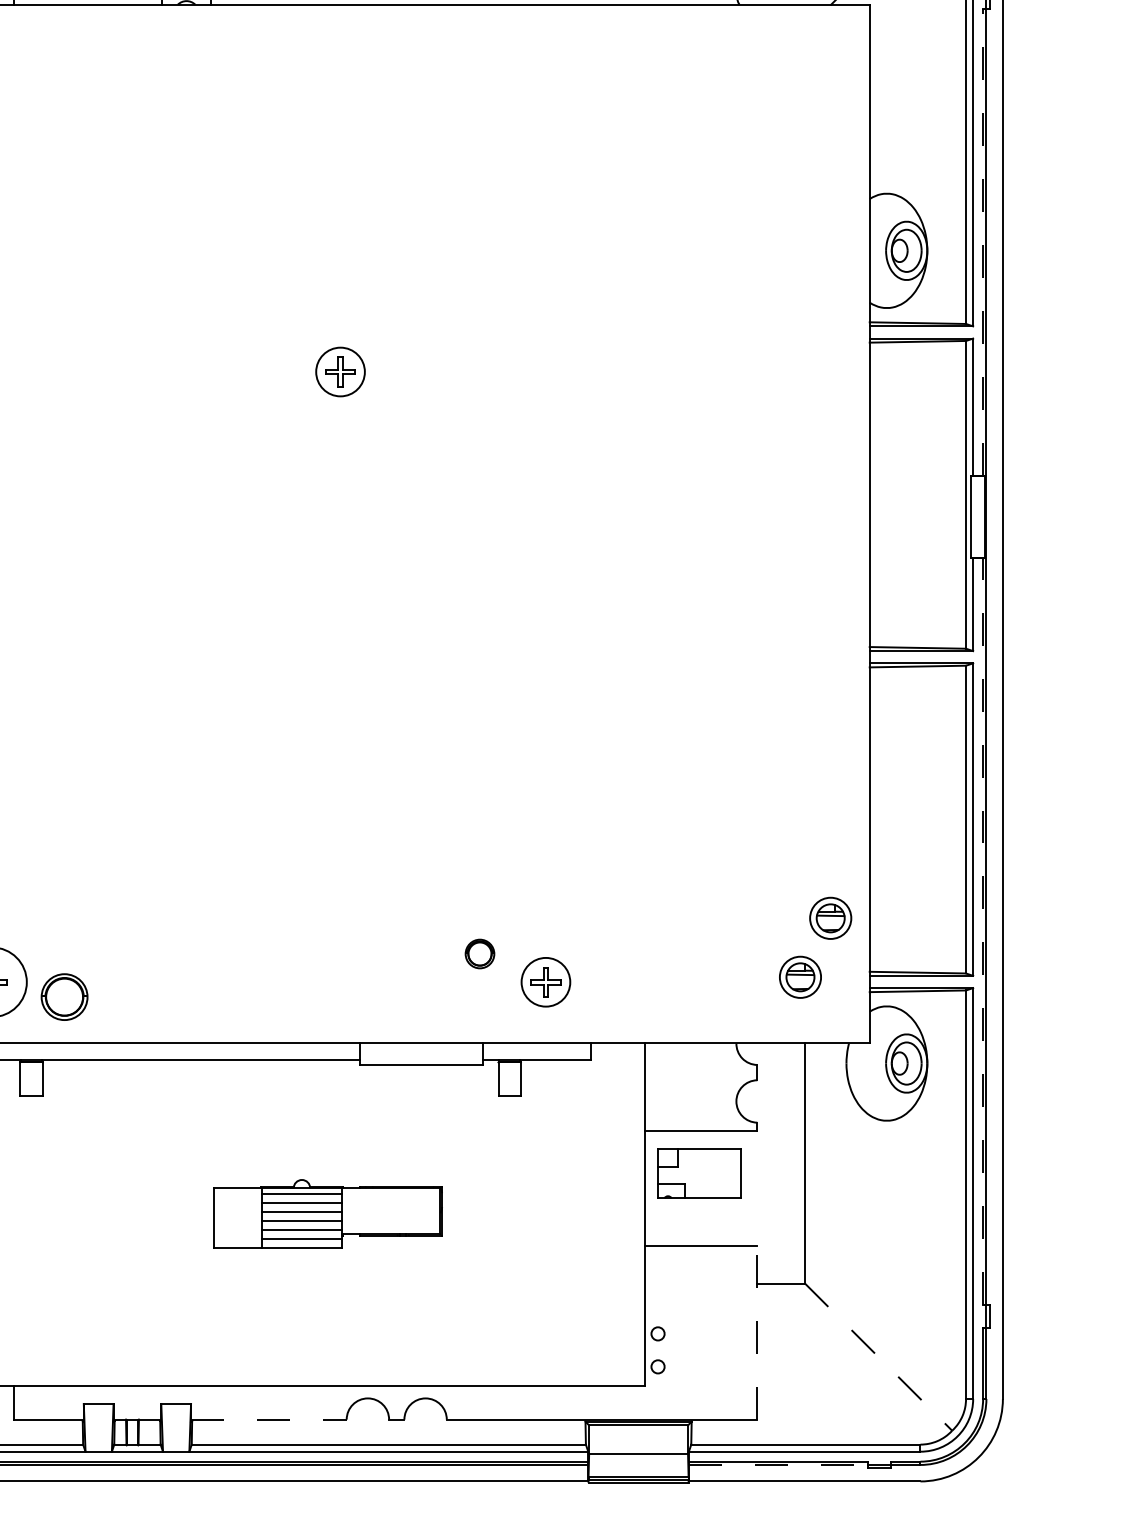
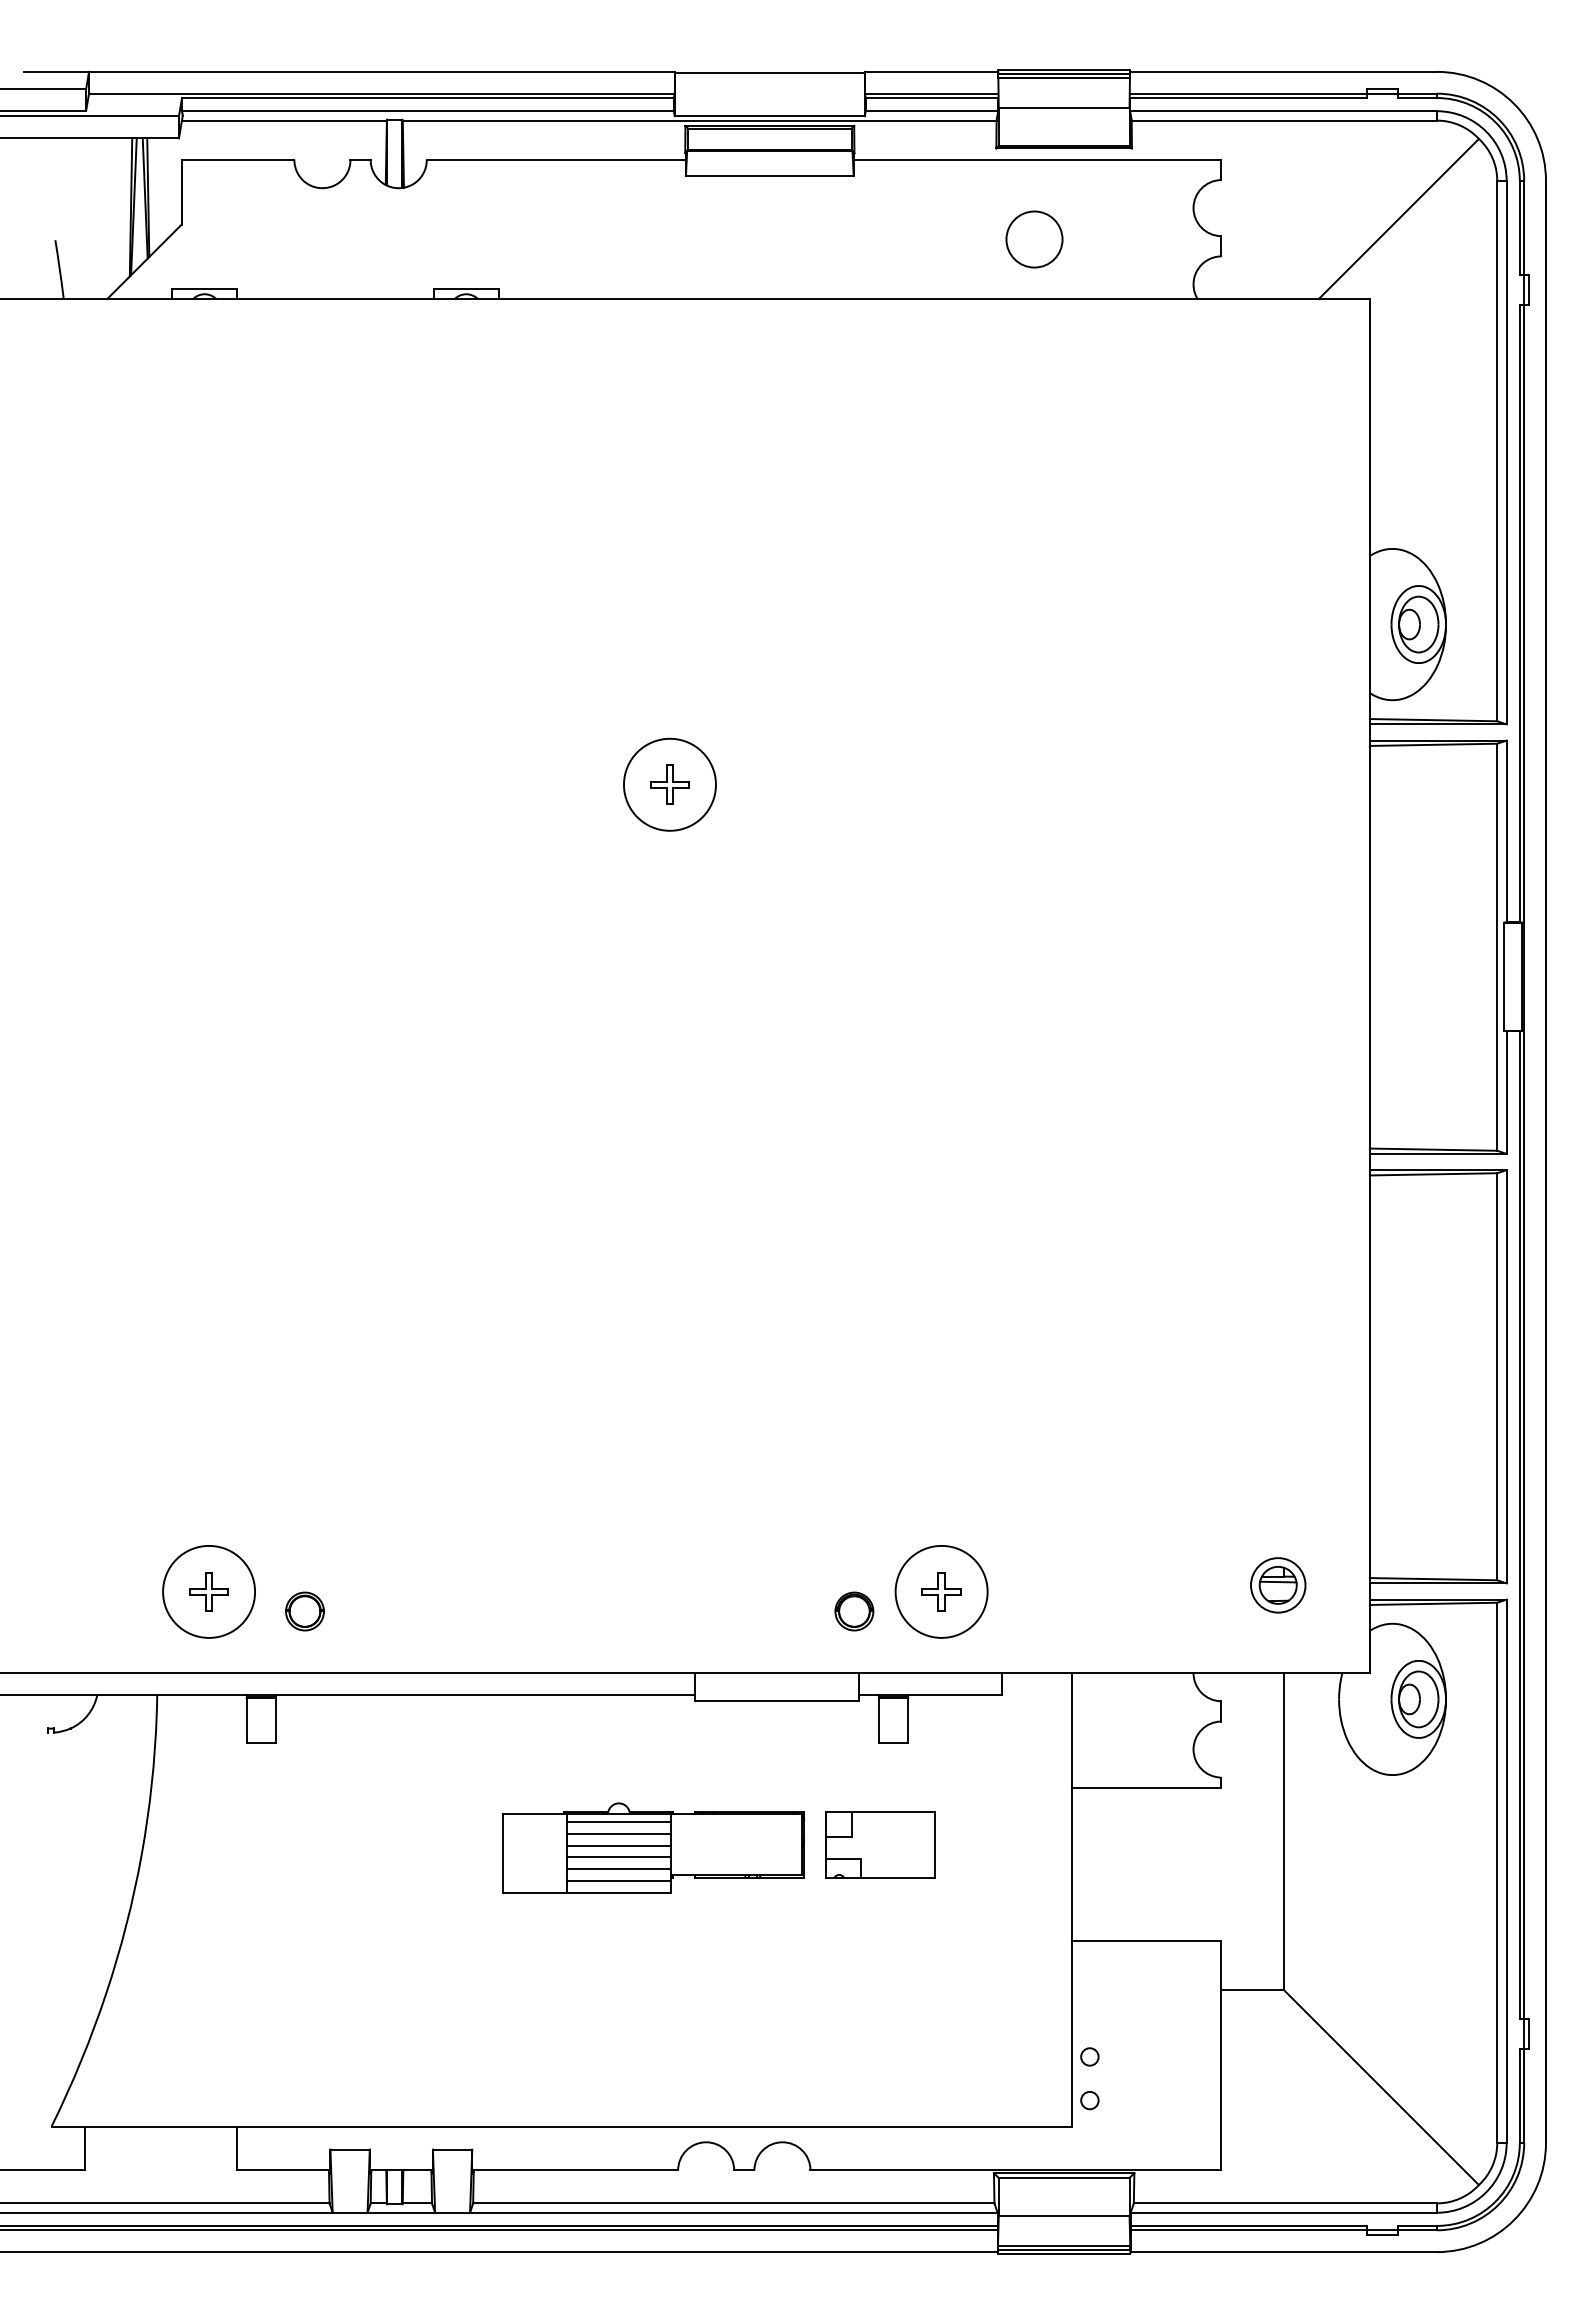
line: (982, 242) -> (1519, 613), dashed -> solid
circle: (340, 371) -> (669, 784), size x1.43
part: (830, 918) -> (1318, 1507), removed
line: (982, 931) -> (1519, 1524), dashed -> solid
part: (480, 953) -> (854, 1611), moved
circle: (545, 981) -> (941, 1591), size x1.43
part: (64, 997) -> (304, 1611), size x0.62
part: (699, 1173) -> (880, 1844), moved
part: (328, 1213) -> (653, 1847), moved
line: (757, 1332) -> (1221, 2055), dashed -> solid
line: (878, 1356) -> (1381, 2087), dashed -> solid
line: (269, 1419) -> (575, 2170), dashed -> solid
line: (778, 1465) -> (1249, 2230), dashed -> solid

